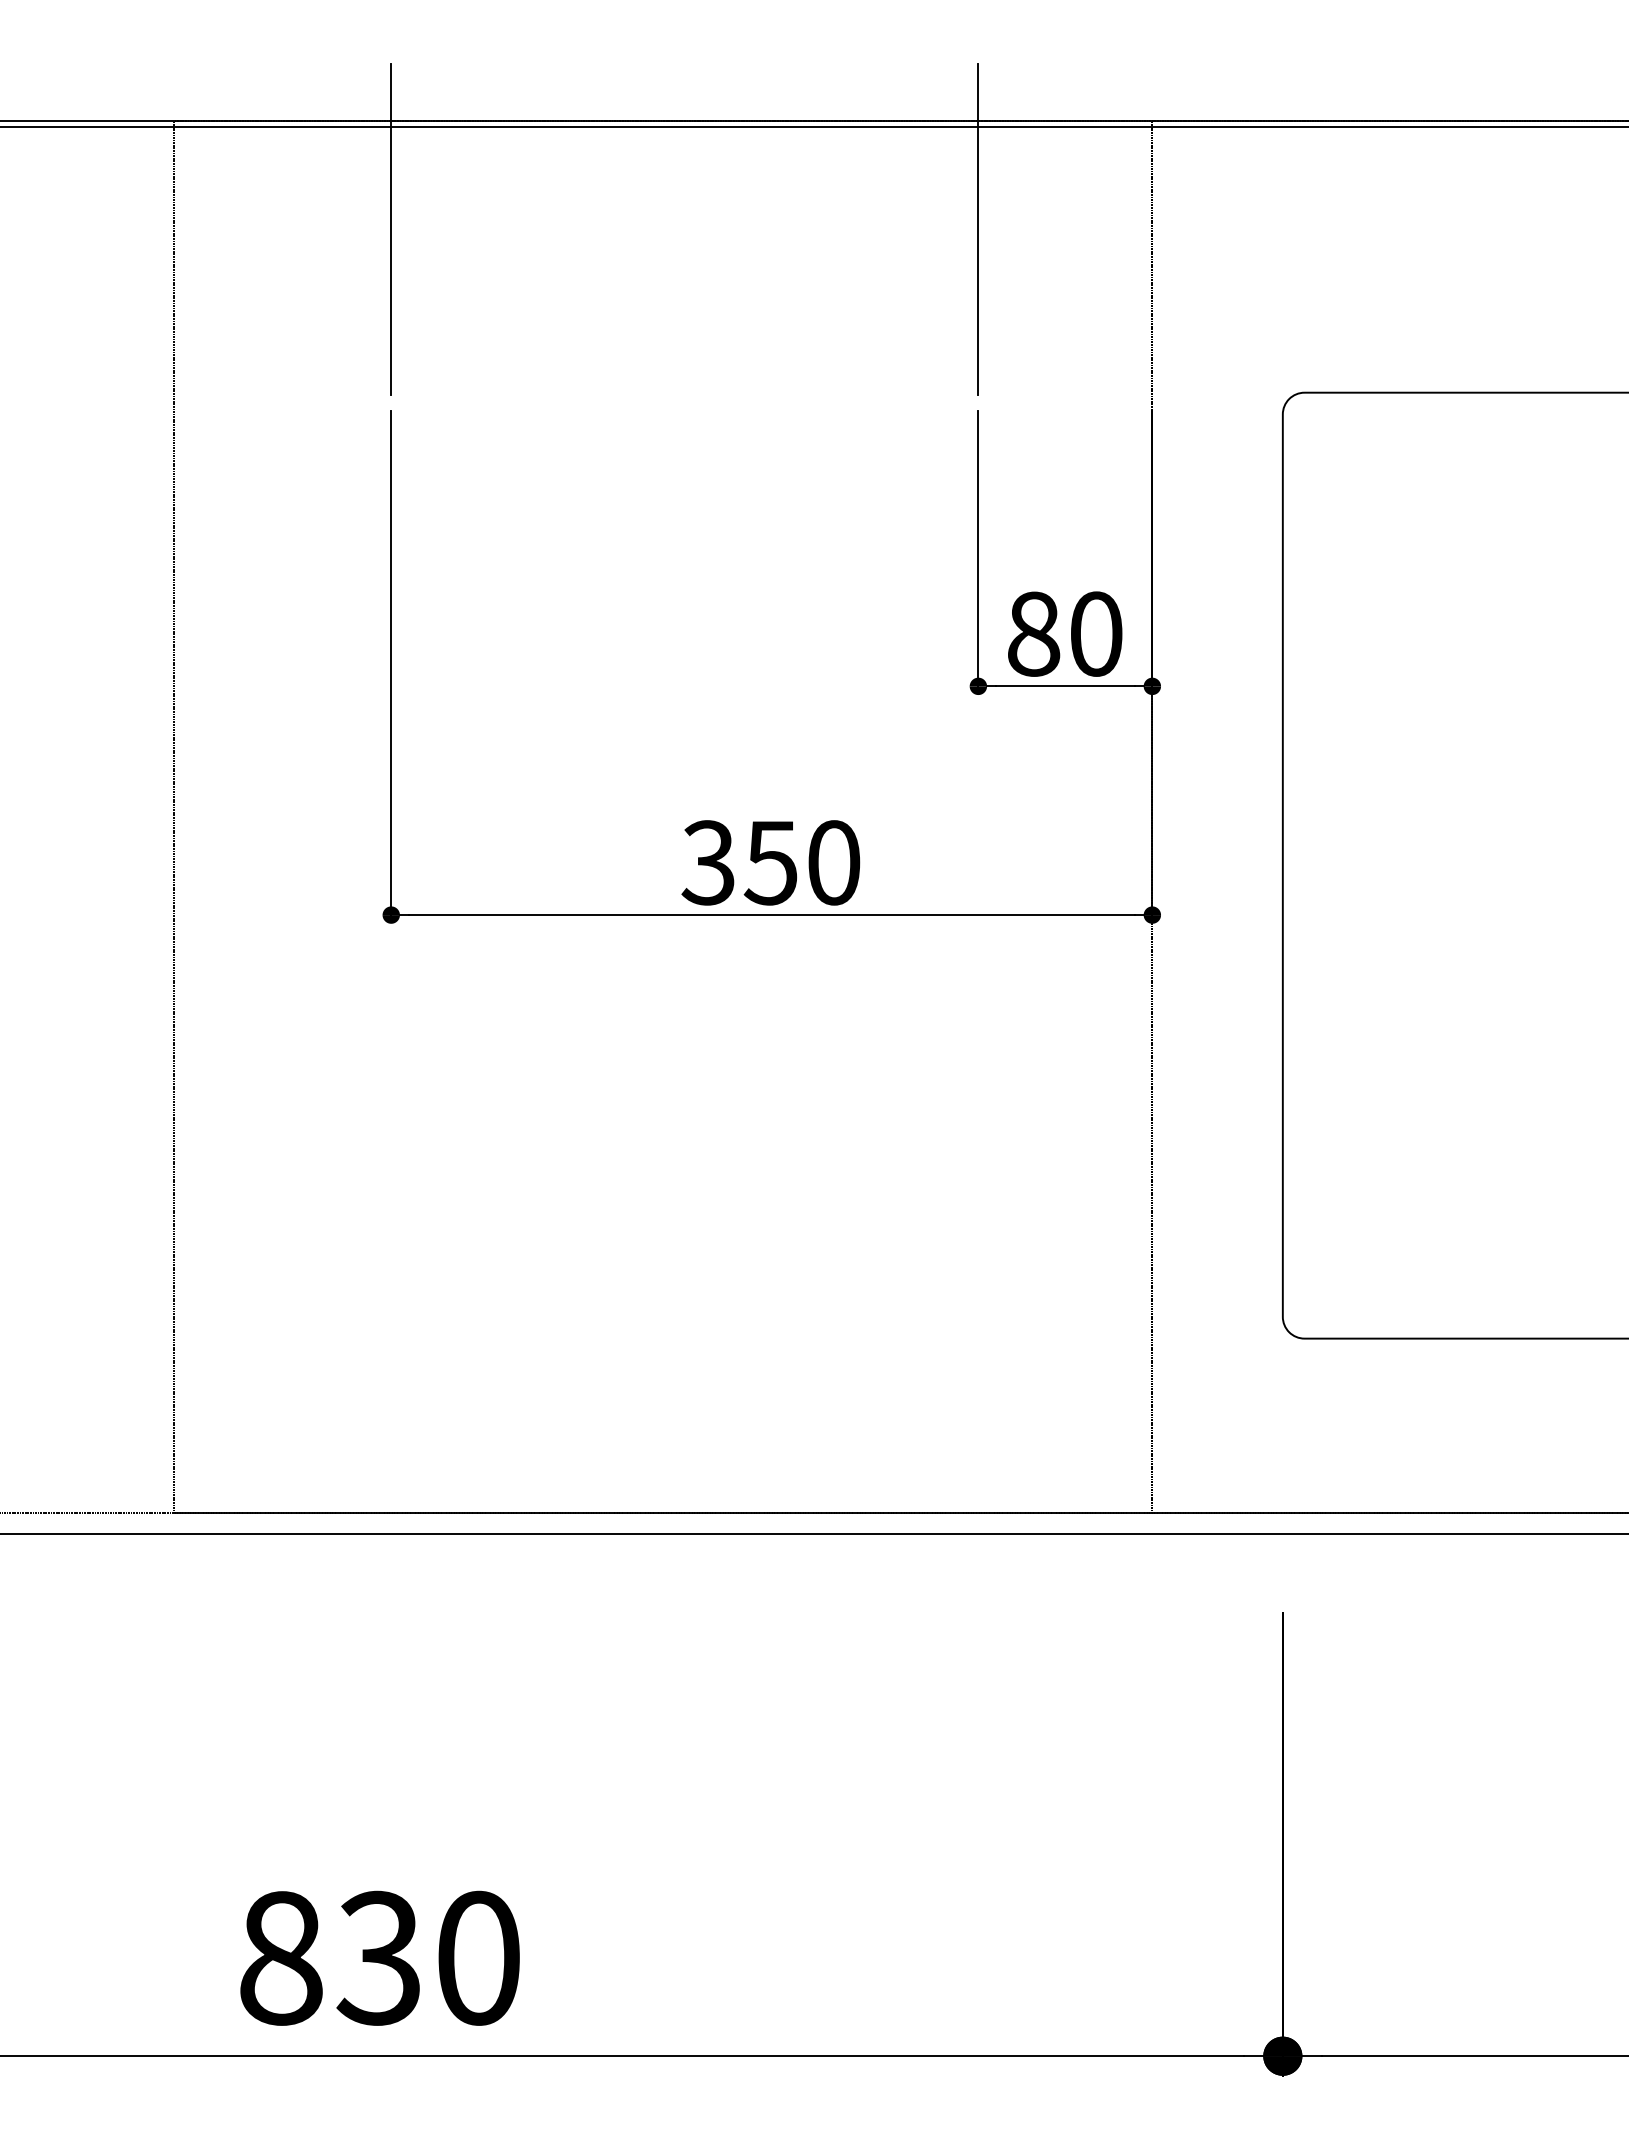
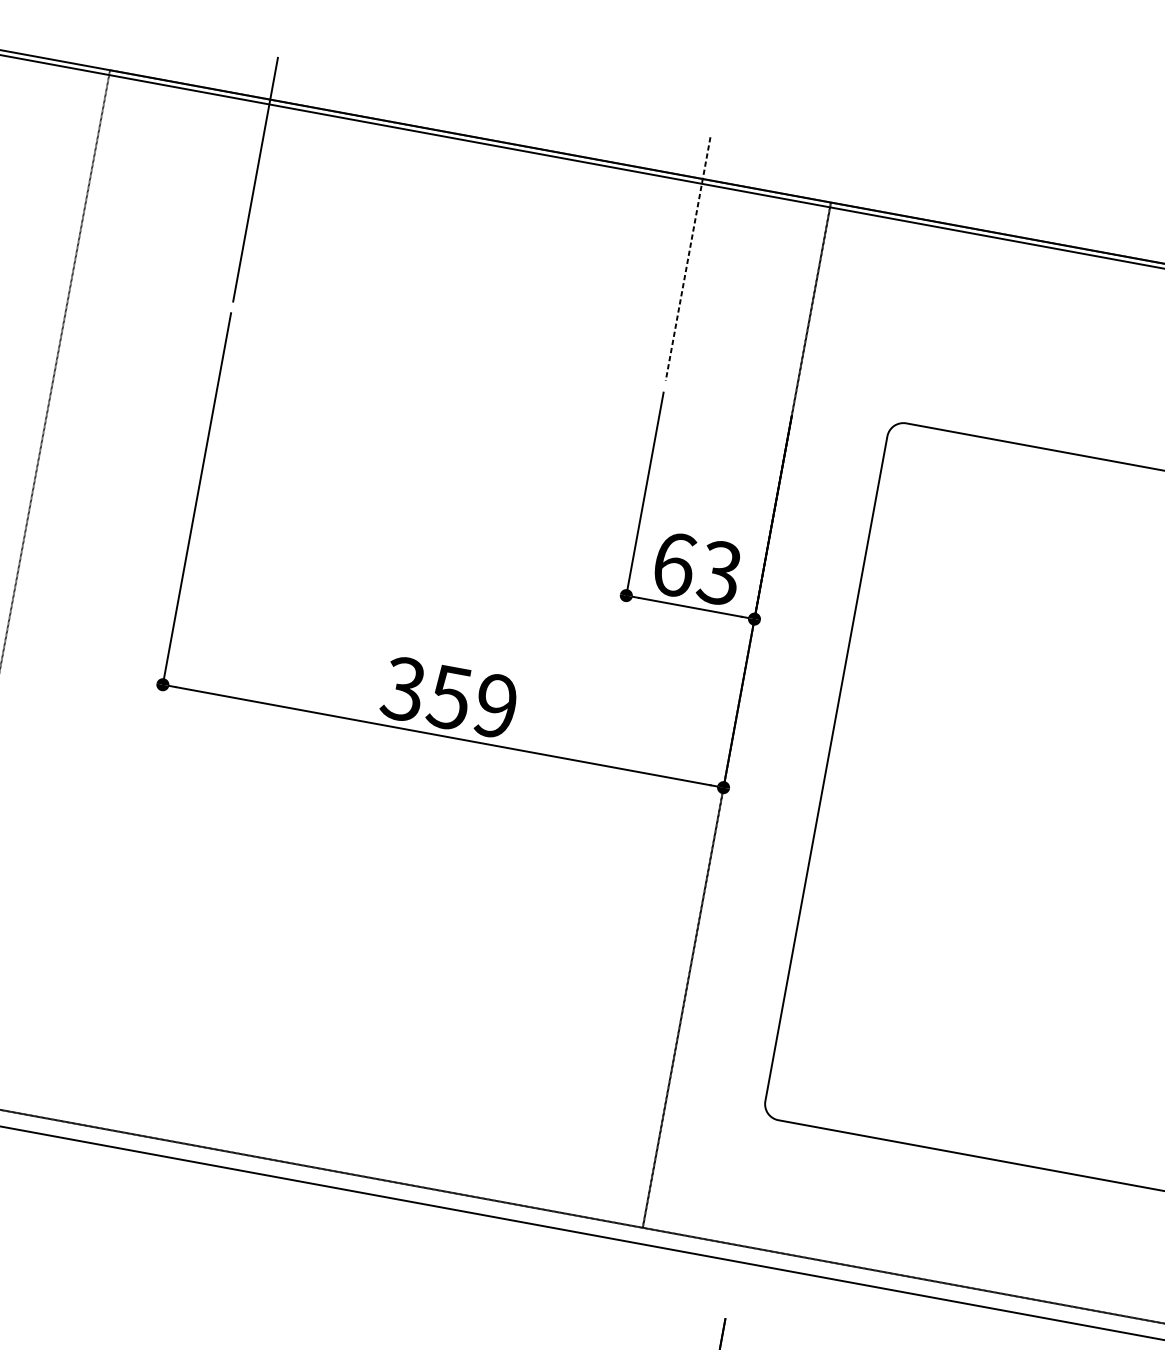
line: (978, 230) -> (688, 259), solid -> dashed
text: (1065, 633) -> (697, 568), 80 -> 63
text: (834, 862) -> (496, 705), 350 -> 359

